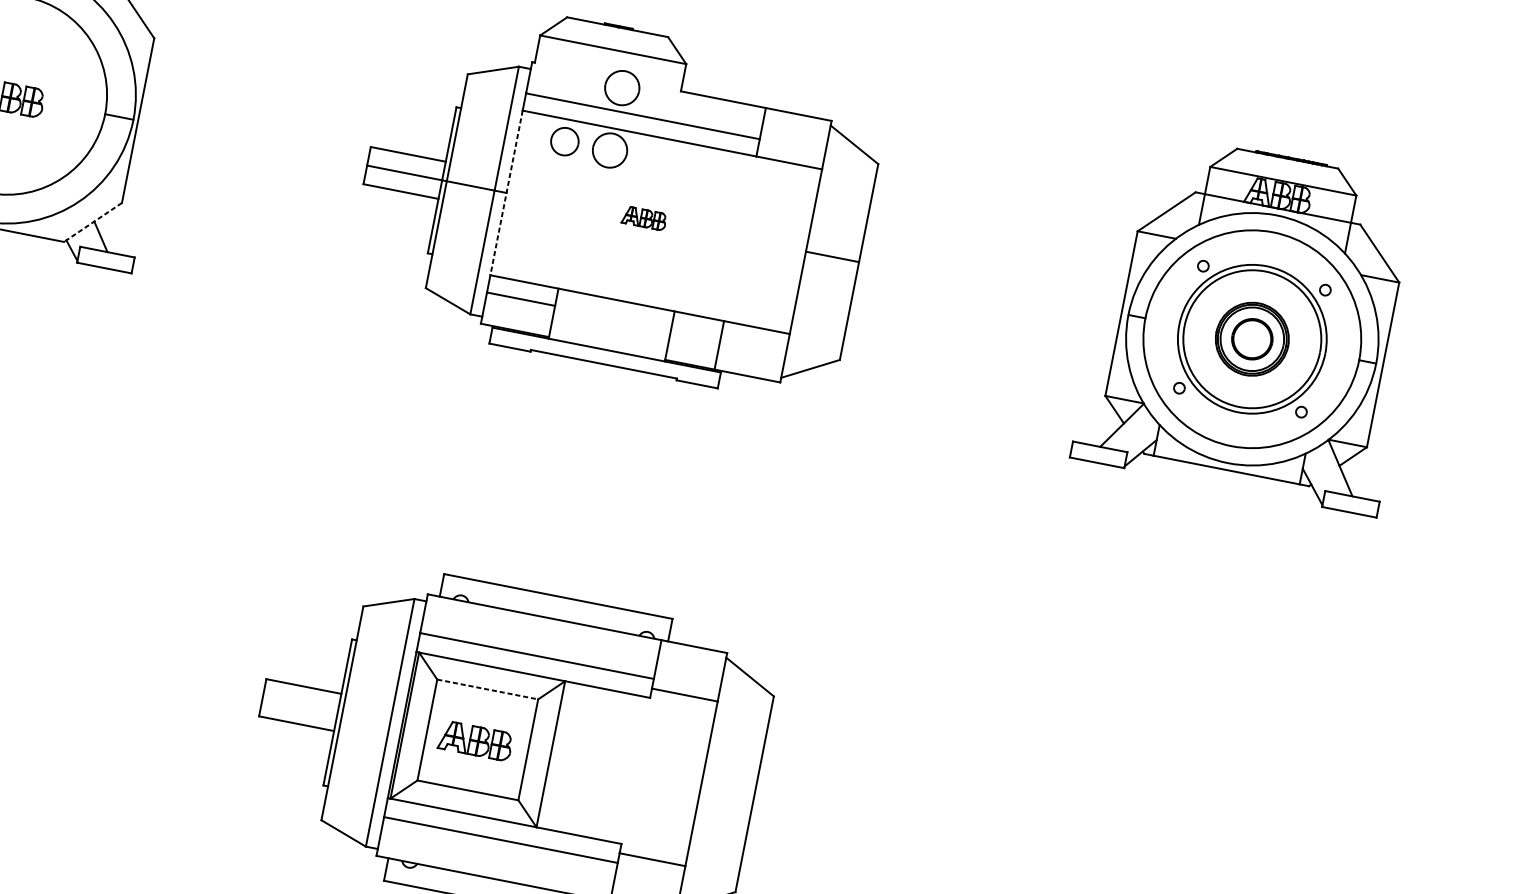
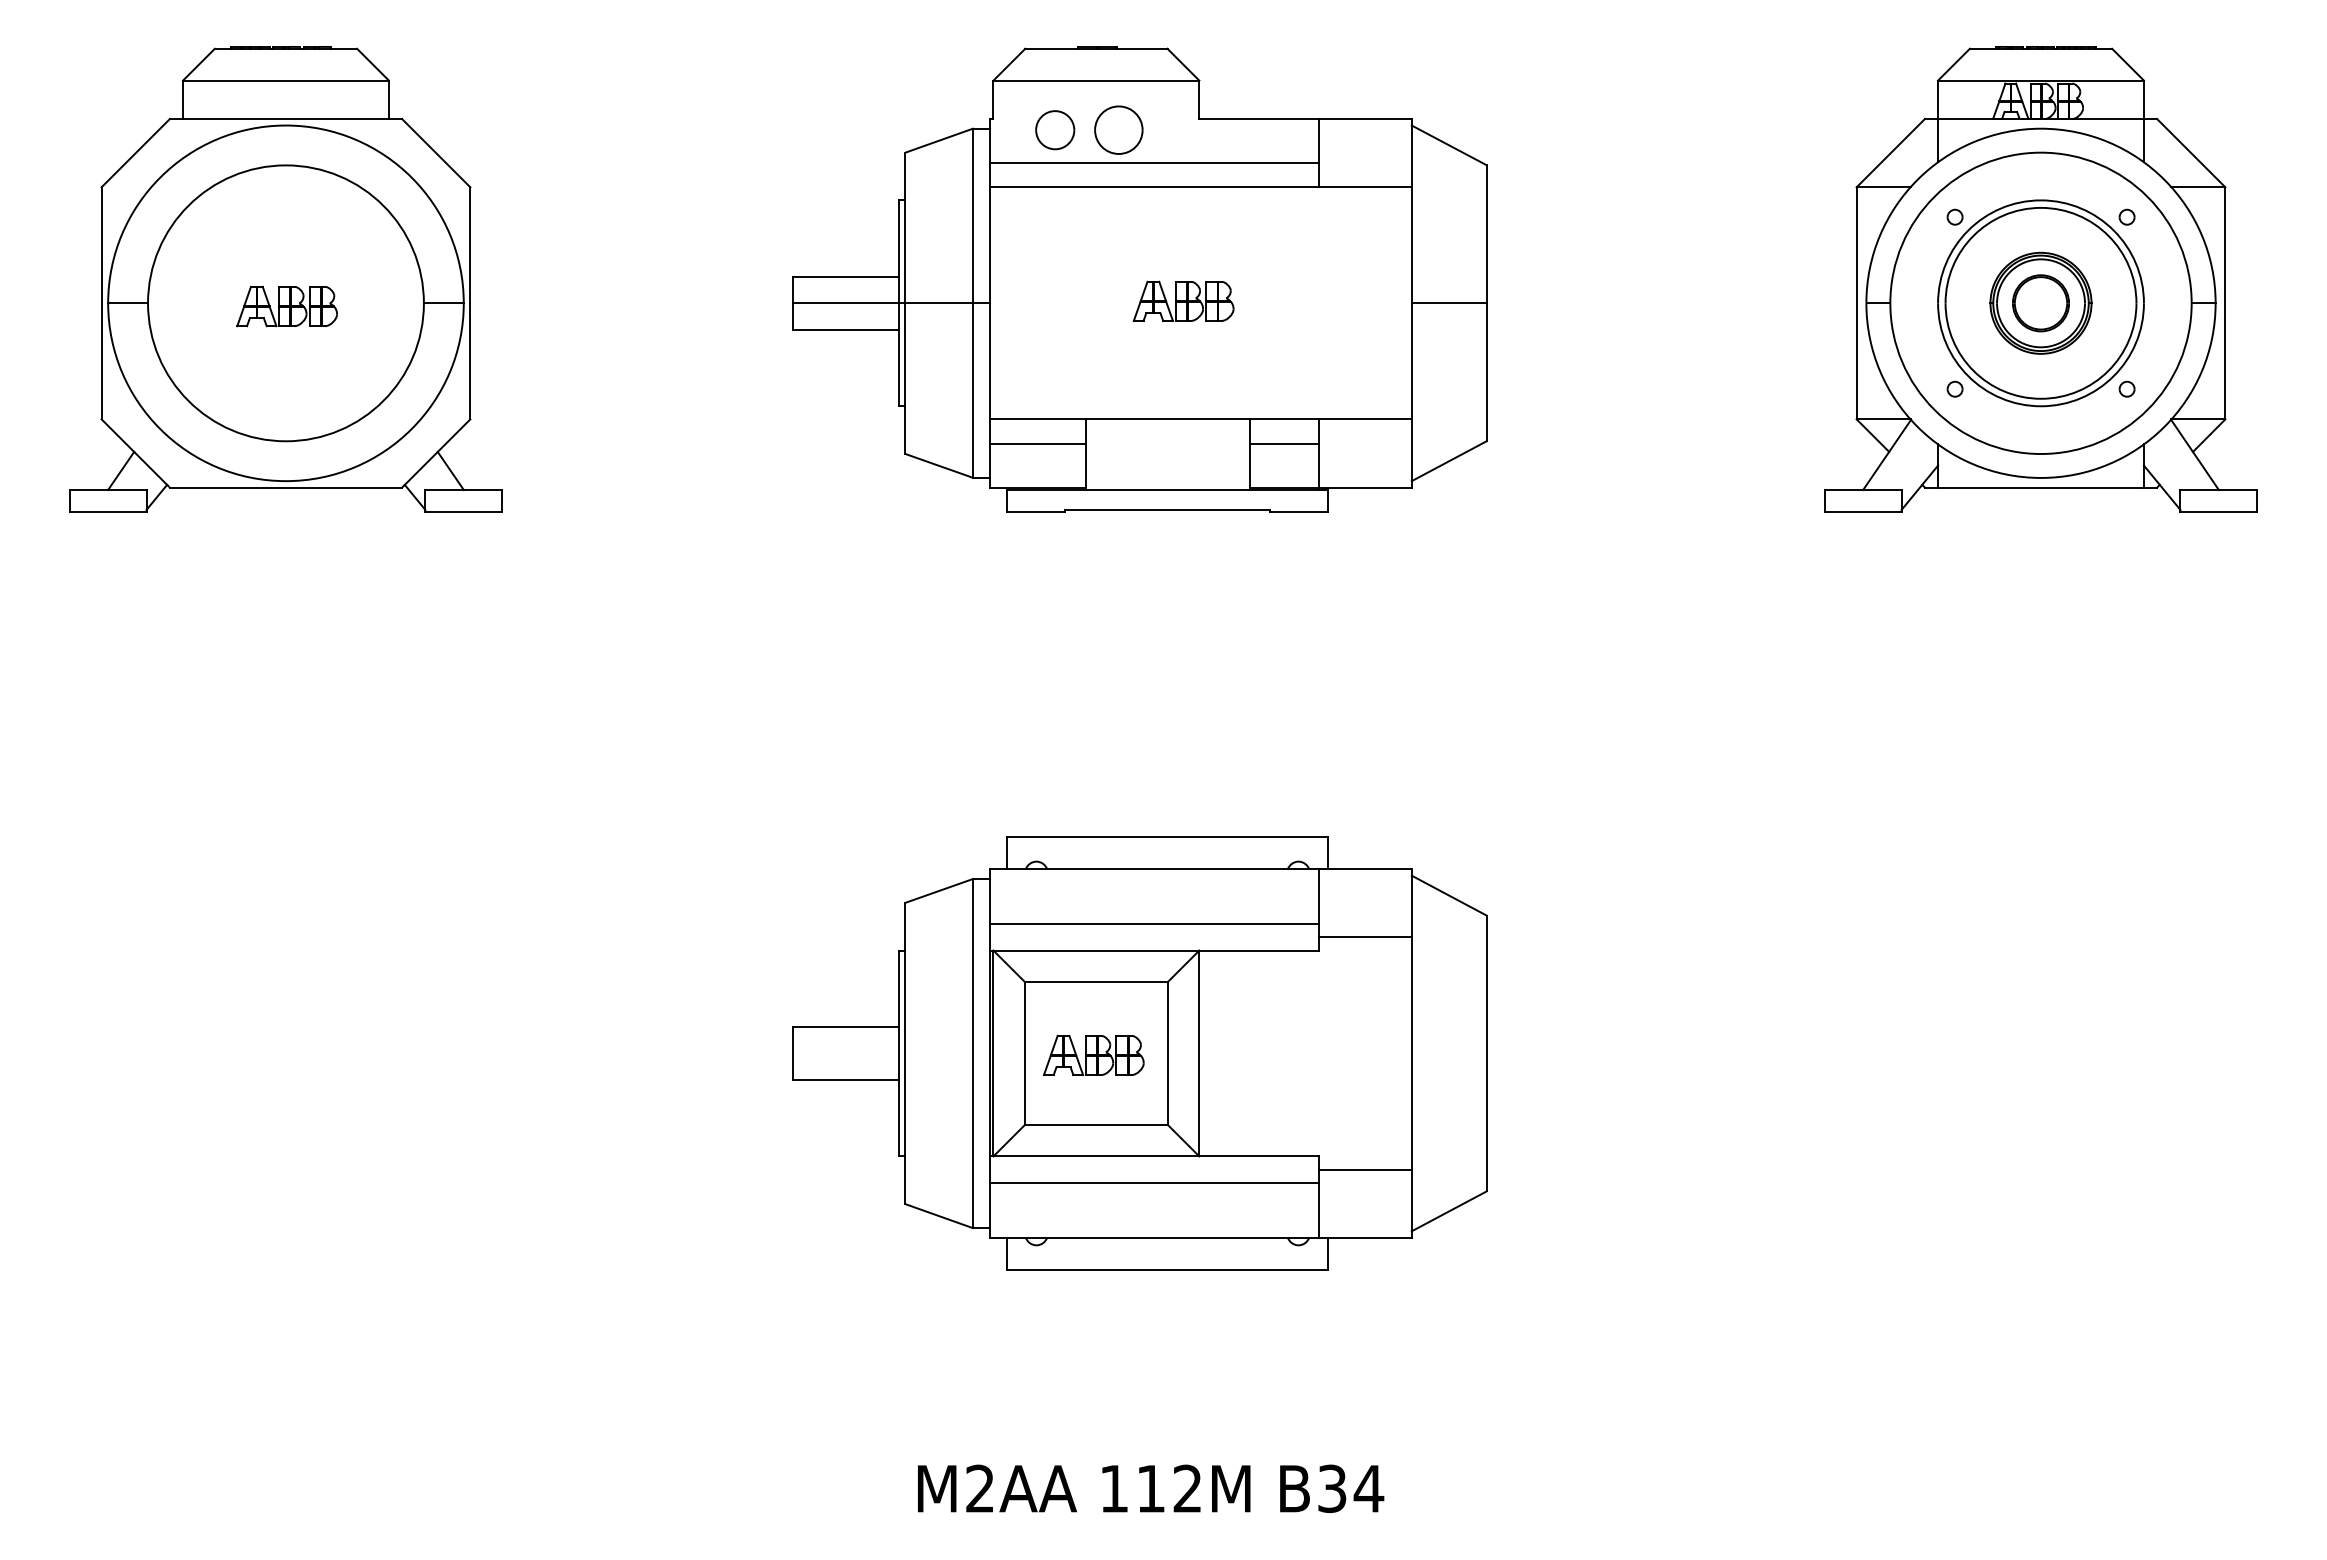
part: (565, 141) -> (1055, 130), moved
part: (609, 149) -> (1118, 217), removed
line: (506, 193) -> (989, 303), dashed -> solid
part: (644, 217) -> (1183, 300), size x1.67
line: (92, 222) -> (435, 453), dashed -> solid
line: (696, 333) -> (1284, 443), added
line: (487, 689) -> (1096, 982), dashed -> solid

